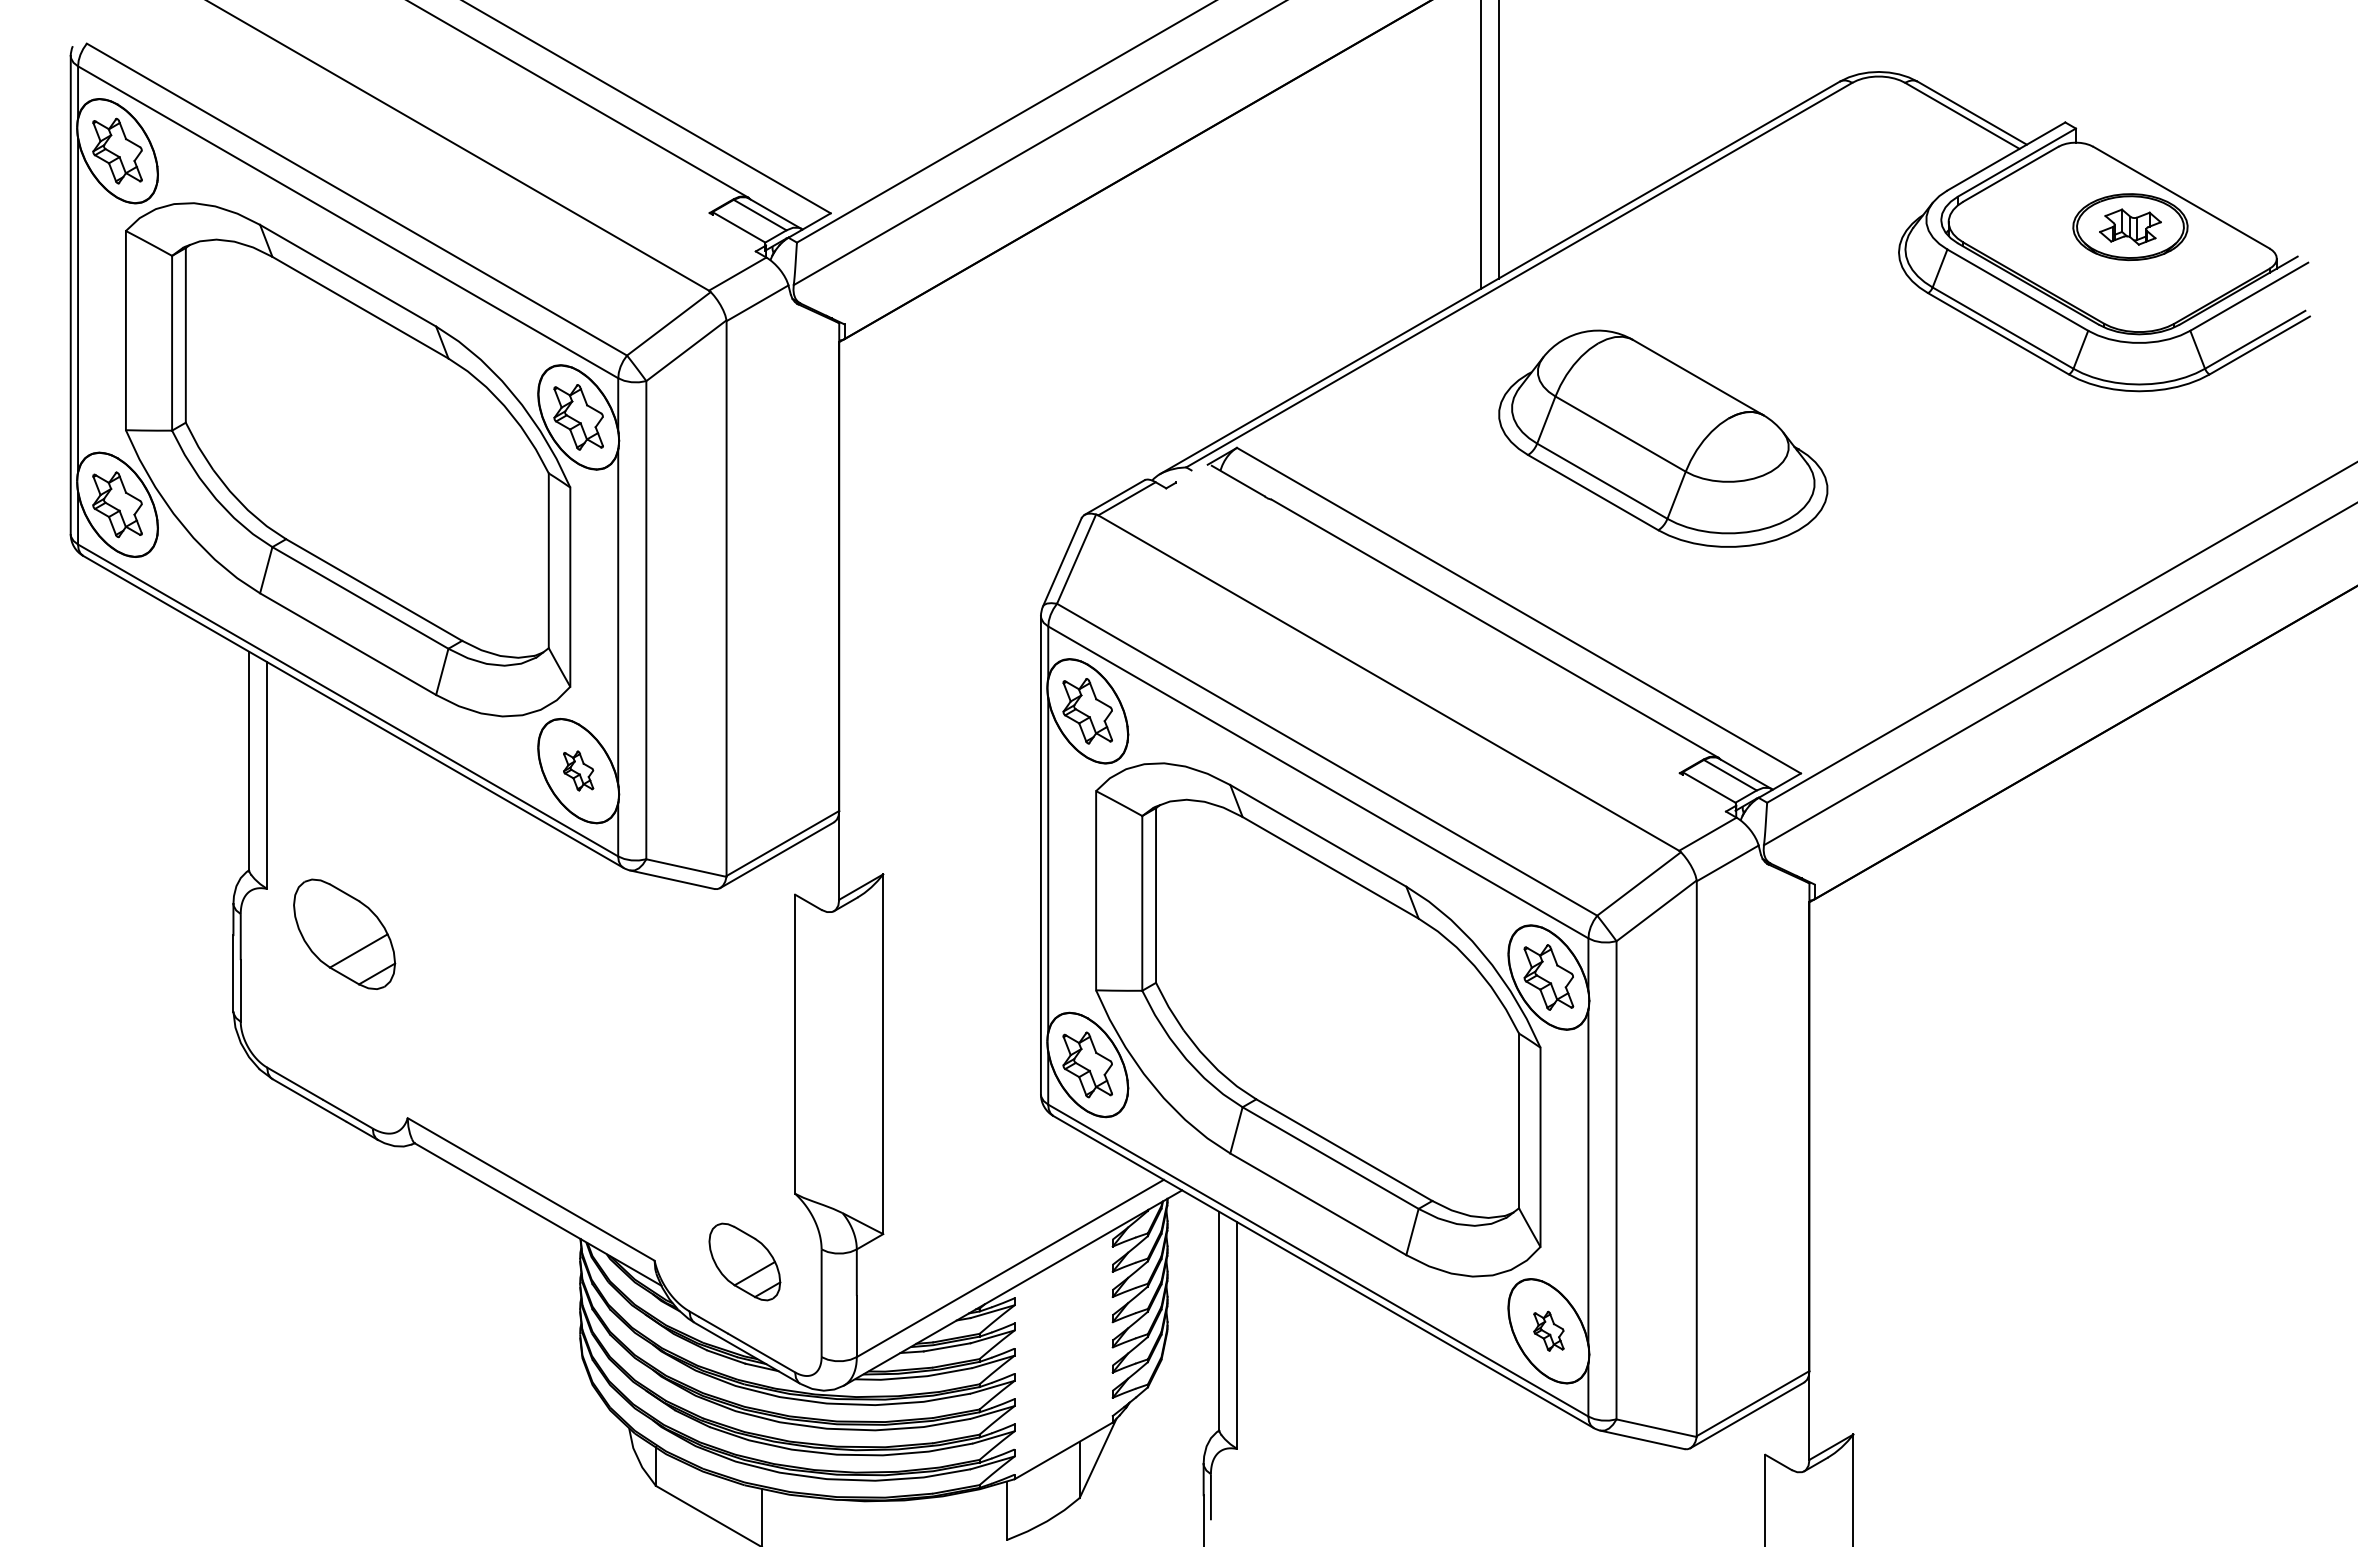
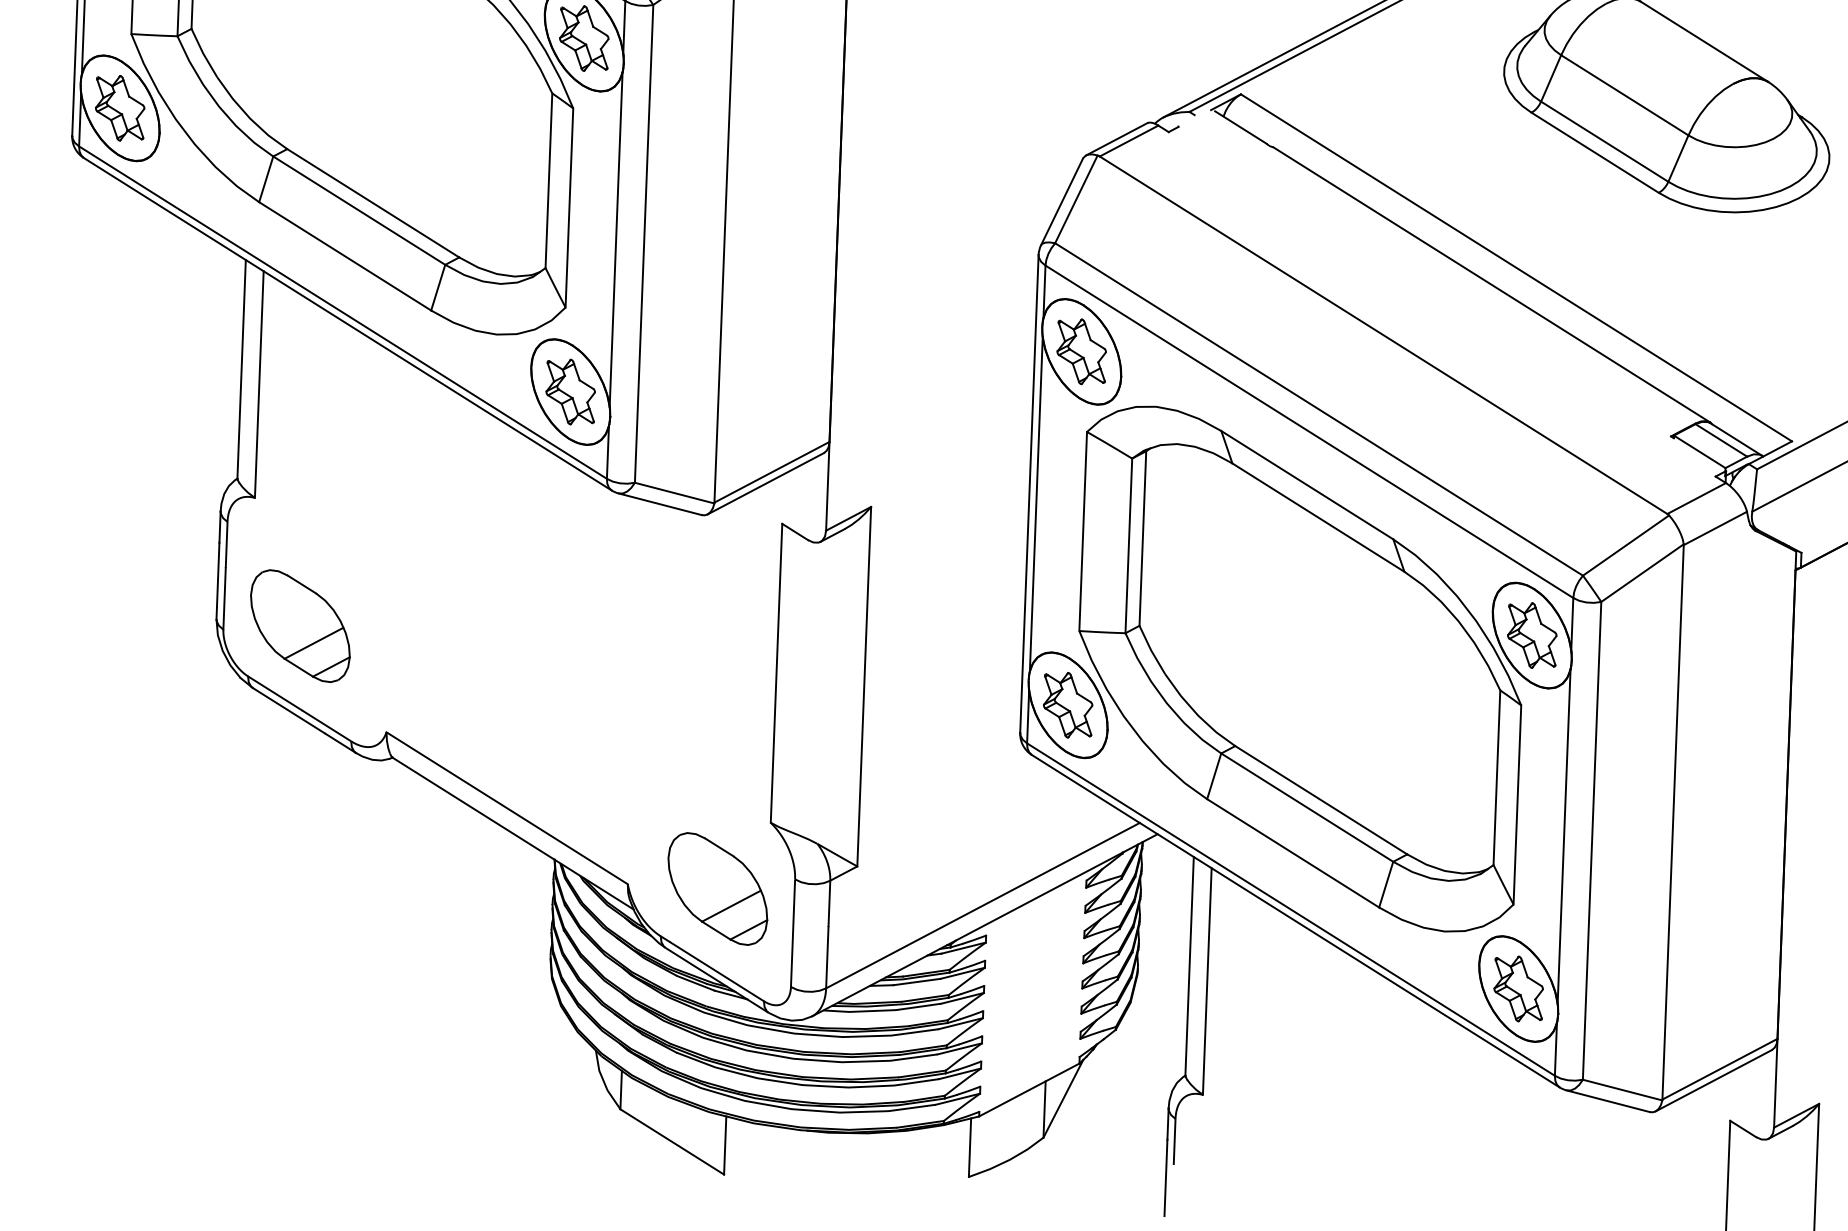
part: (578, 770) -> (570, 391), size x1.67
part: (344, 933) -> (300, 625), moved
part: (744, 1261) -> (717, 888), size x1.43
part: (1548, 1331) -> (1518, 989), size x1.67

